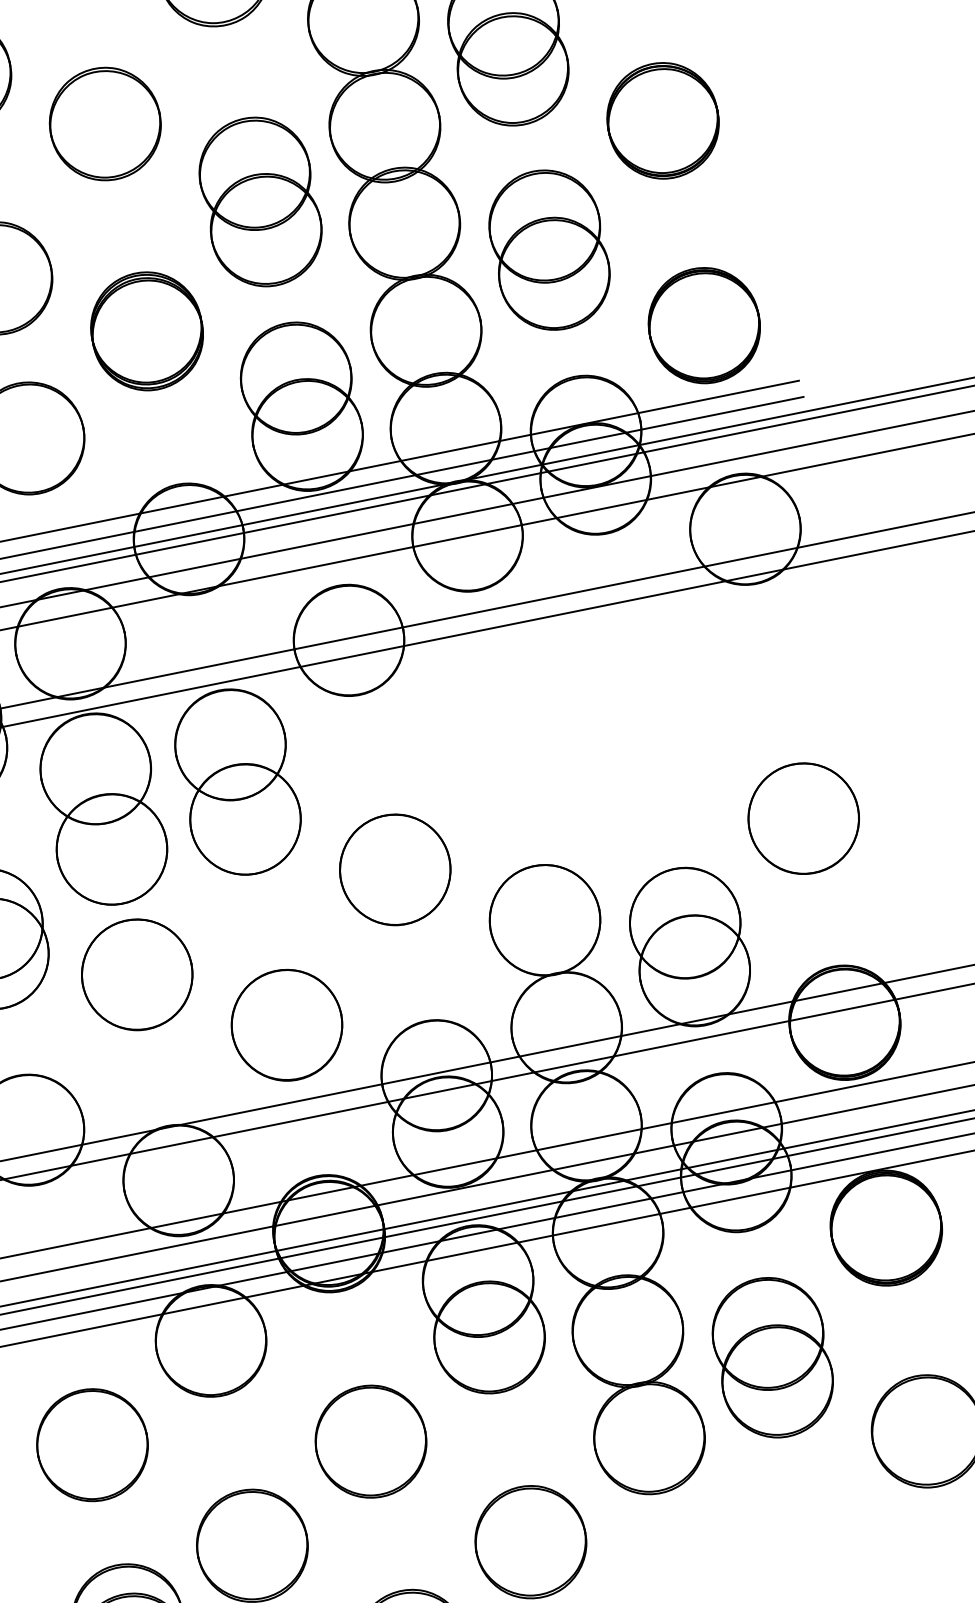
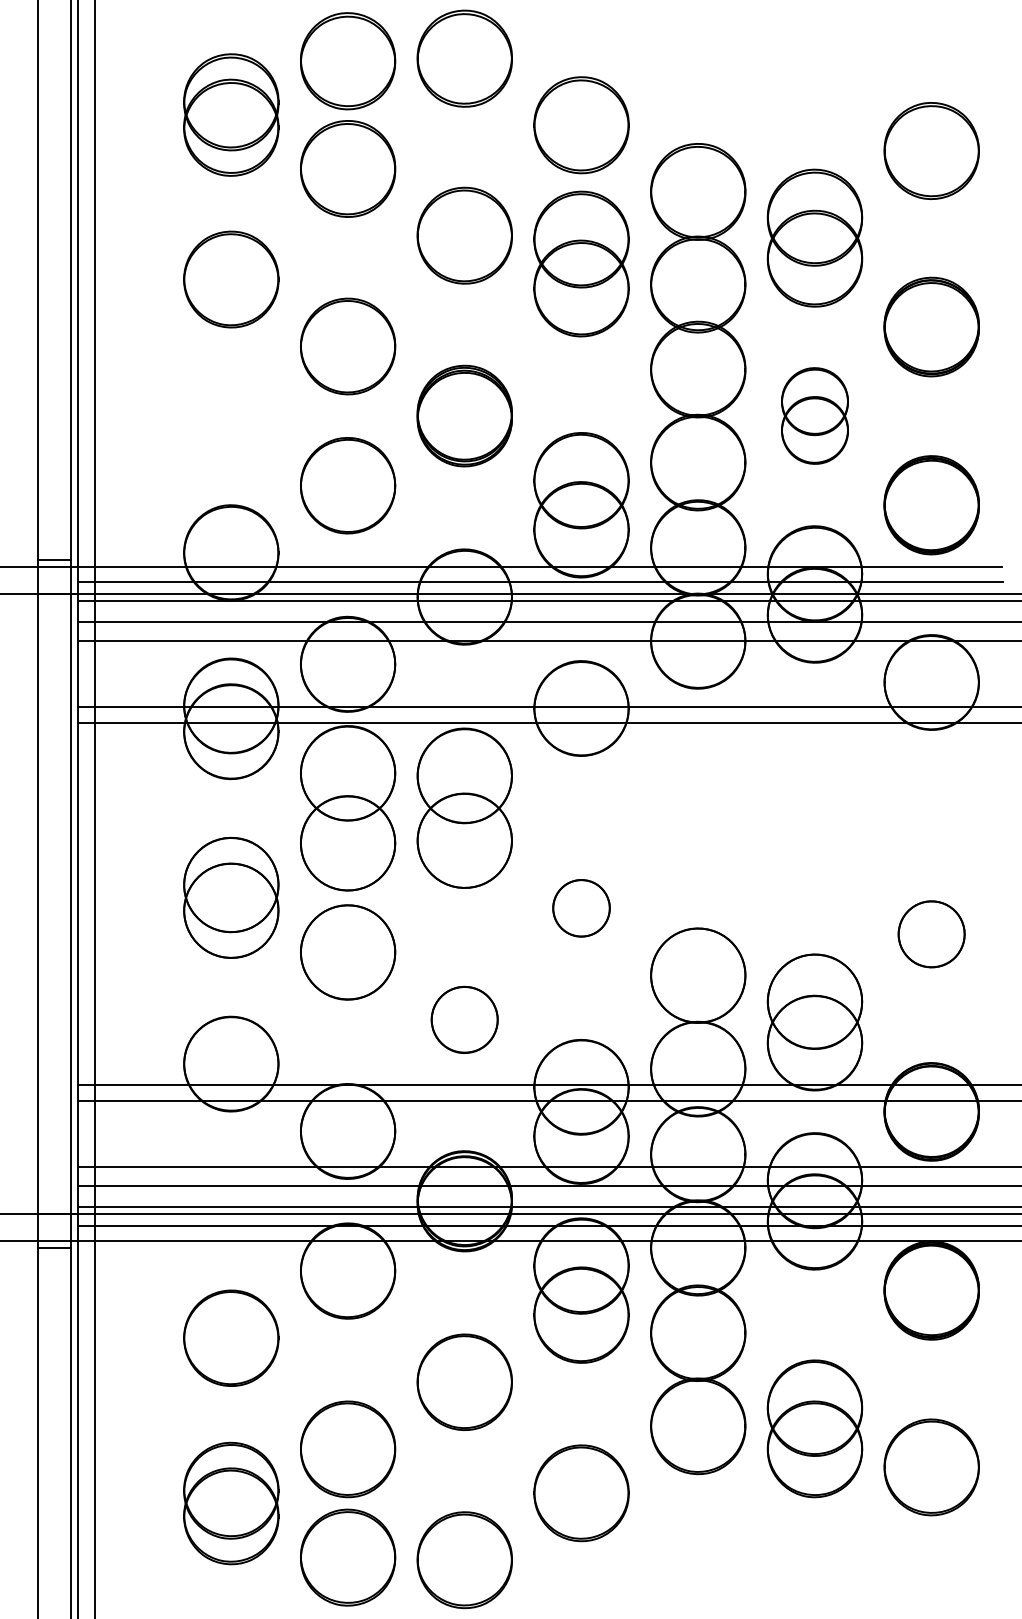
part: (260, 201) -> (581, 263), moved
part: (548, 249) -> (814, 415), size x0.7
part: (803, 818) -> (931, 934), size x0.7
part: (395, 870) -> (581, 908), size x0.6
part: (286, 1024) -> (464, 1019), size x0.7
part: (772, 1357) -> (814, 1428), moved

